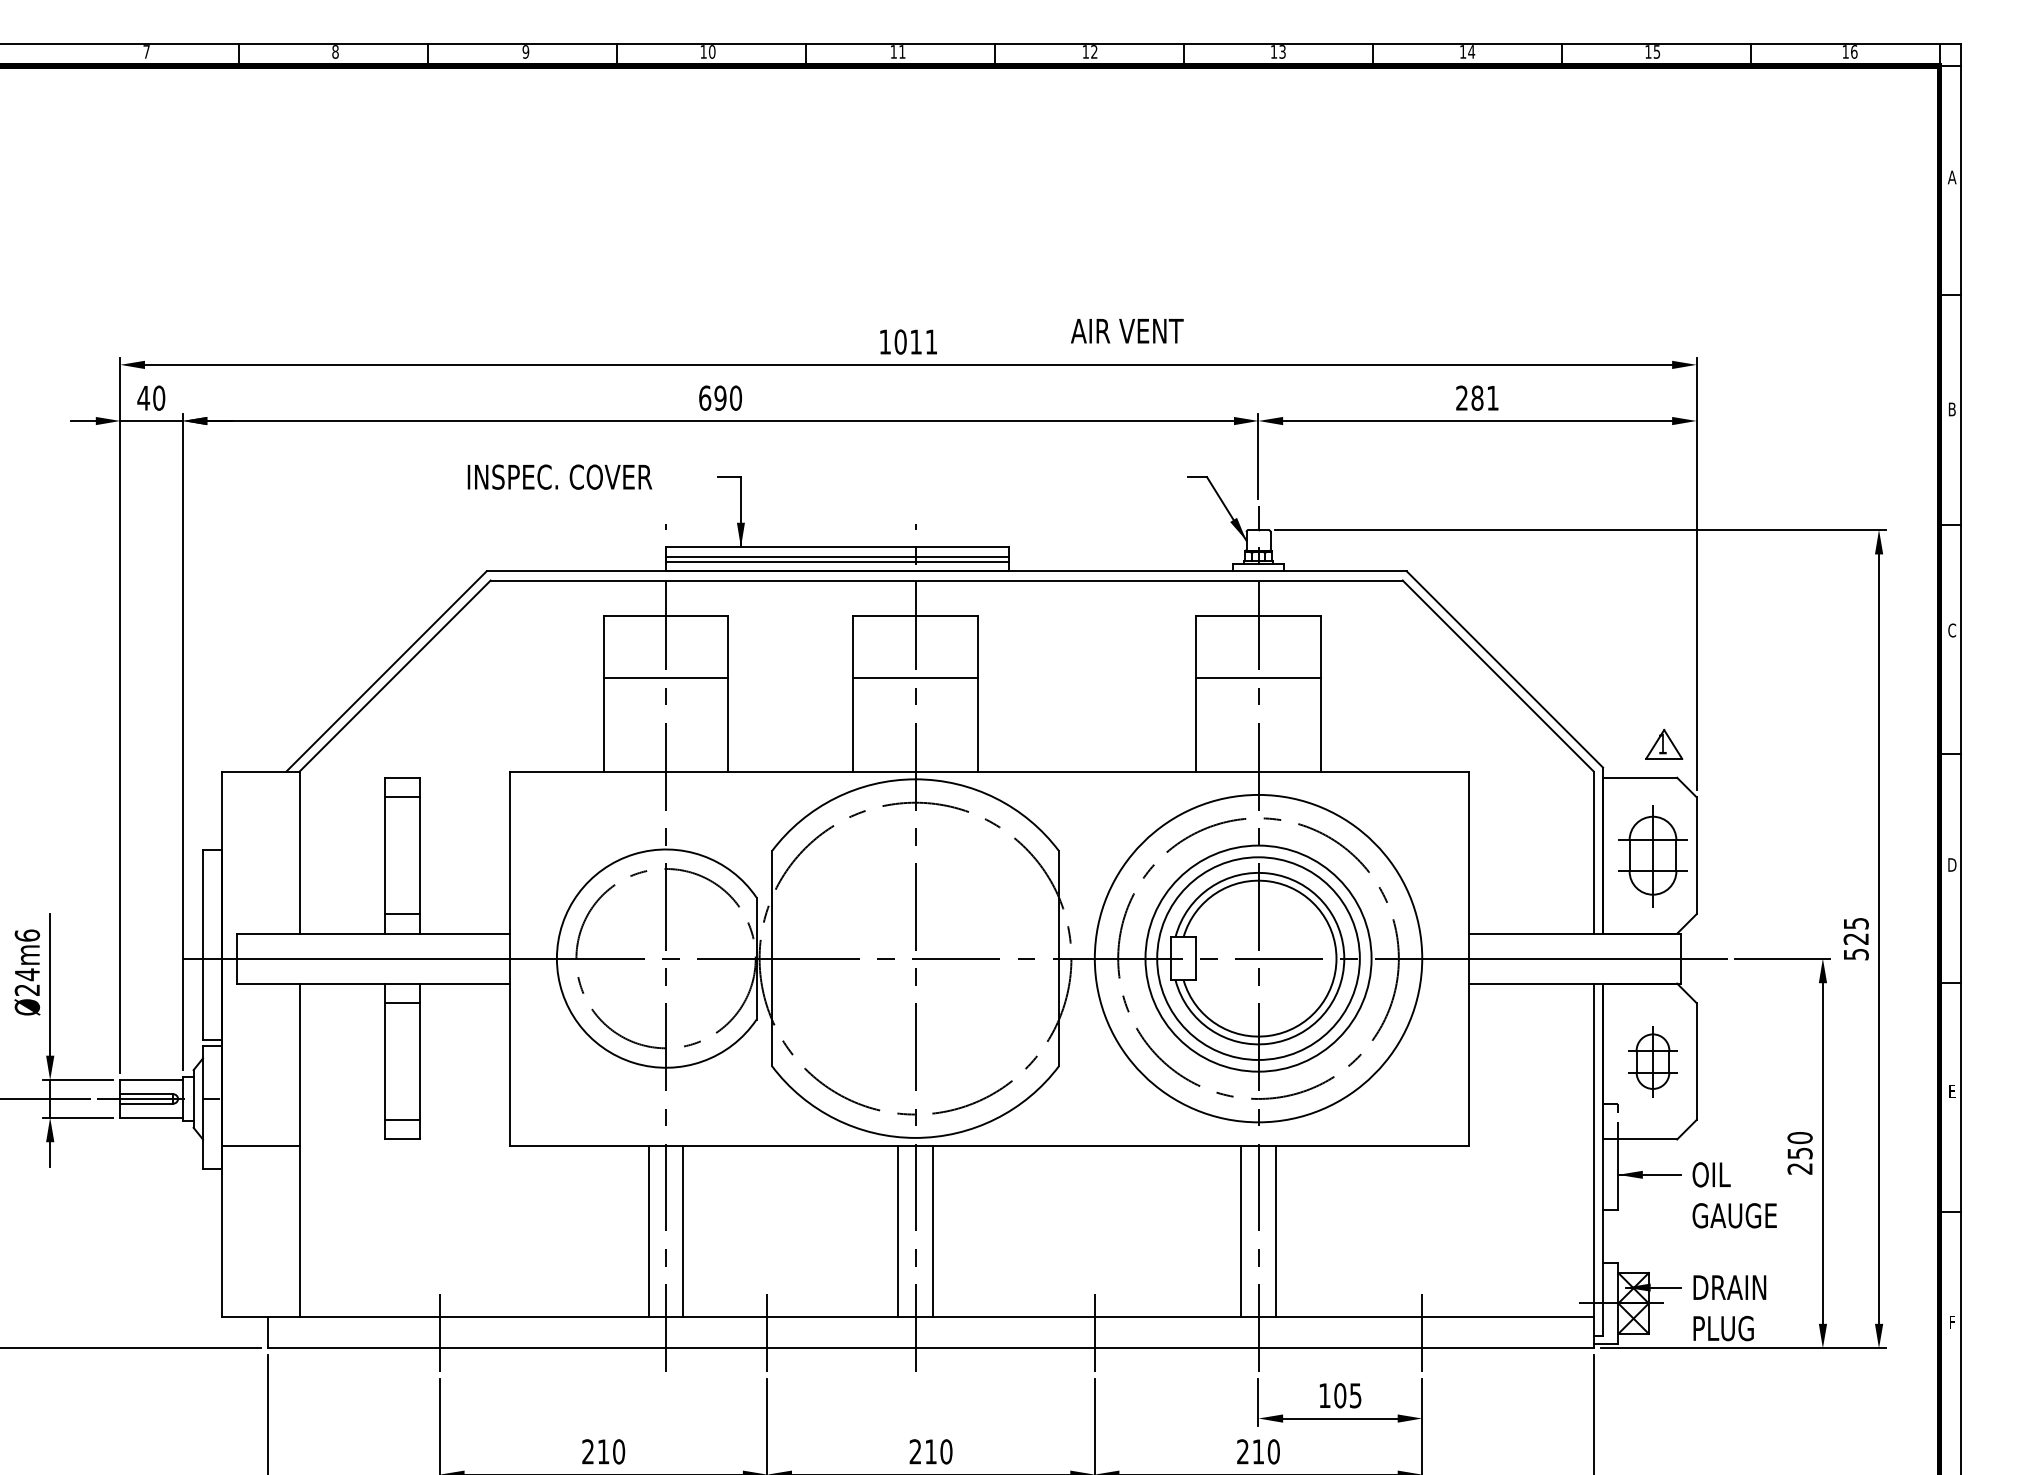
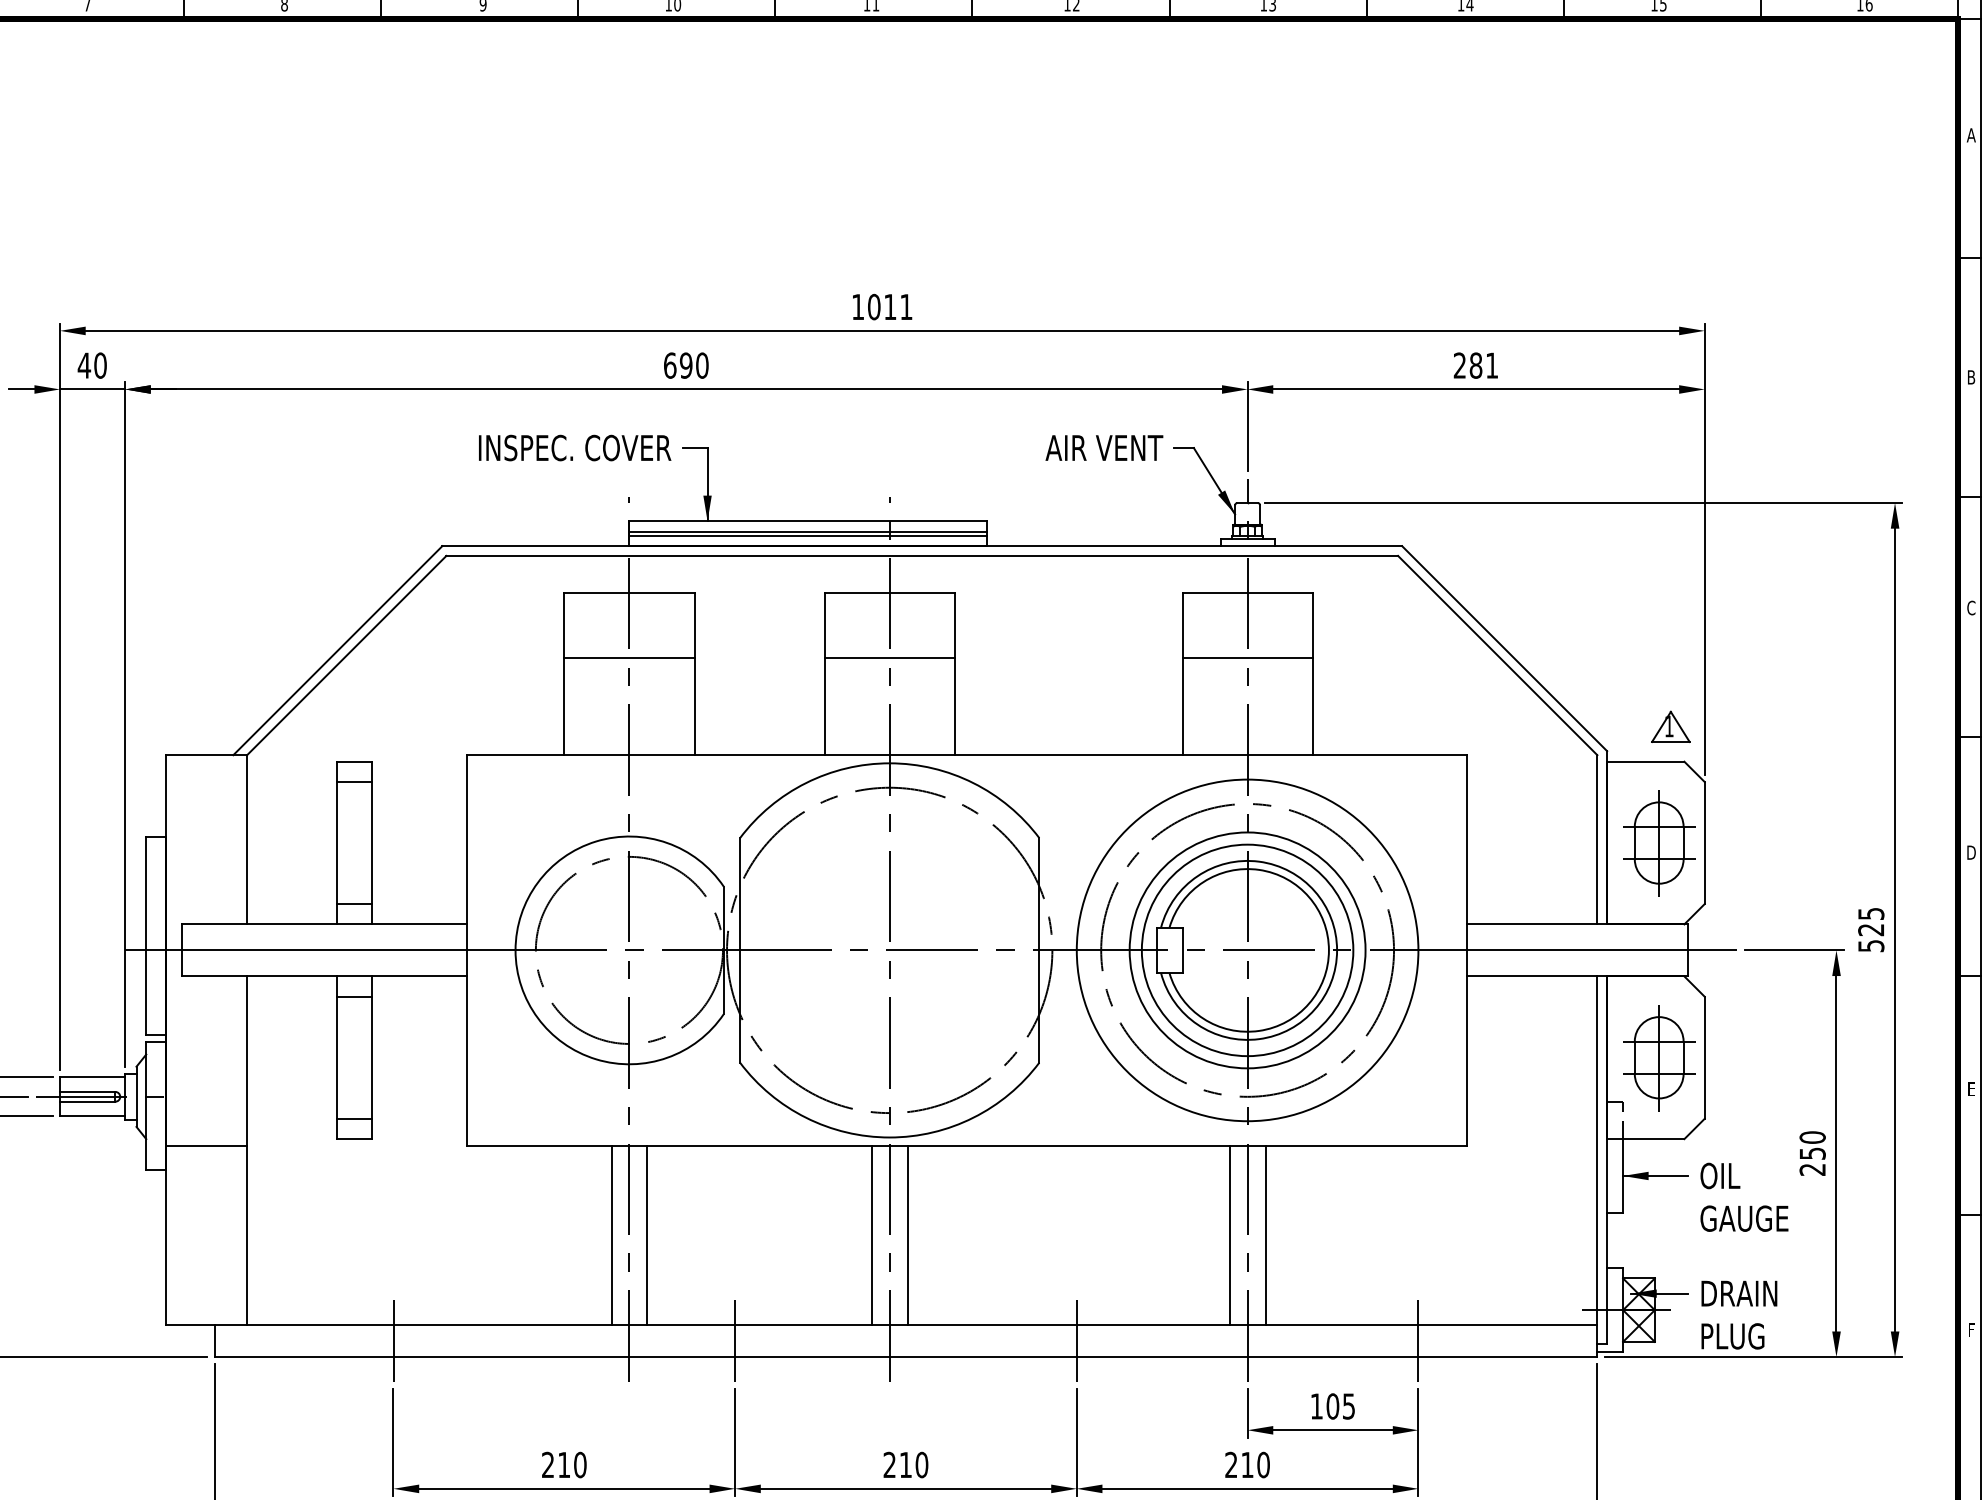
text: (1127, 331) -> (1104, 448), moved
text: (559, 476) -> (574, 447), moved
part: (1652, 1061) -> (1658, 1057), size x1.43

